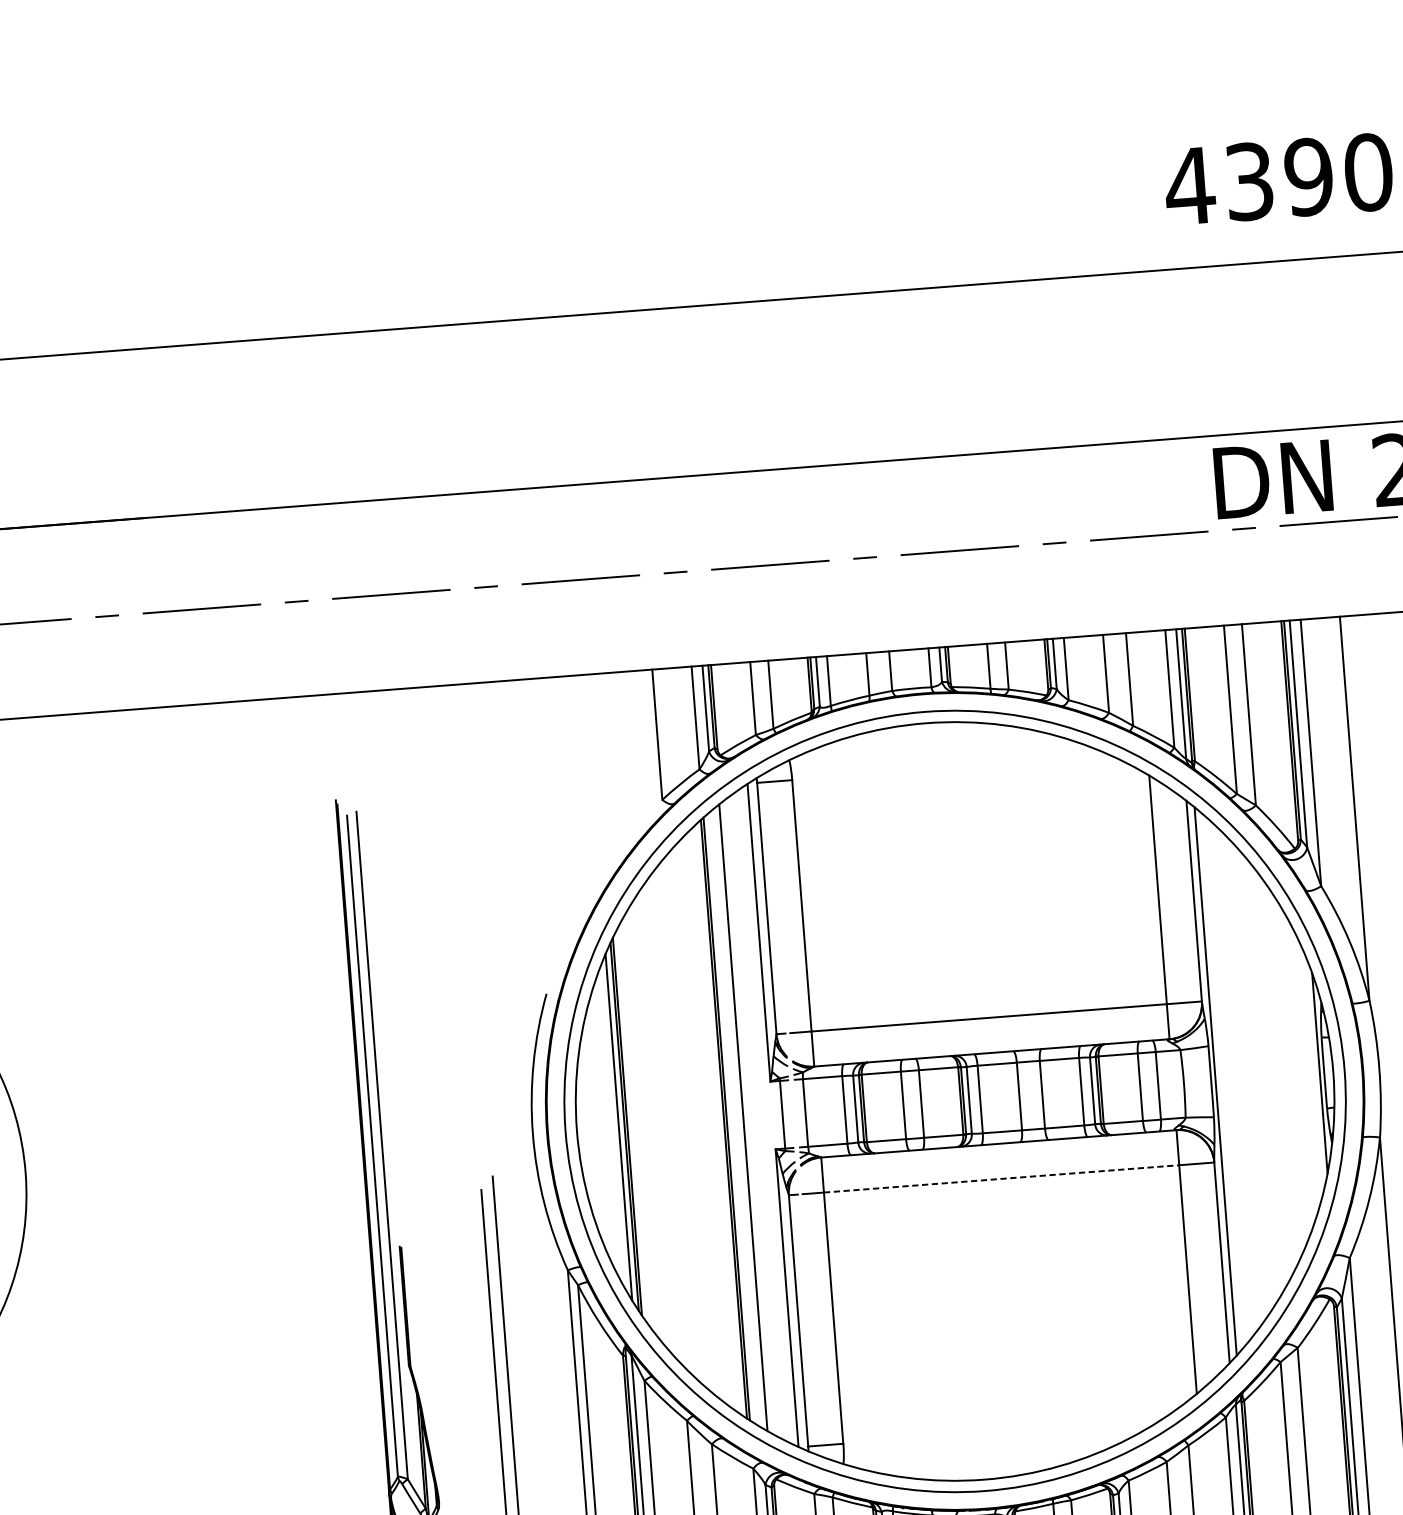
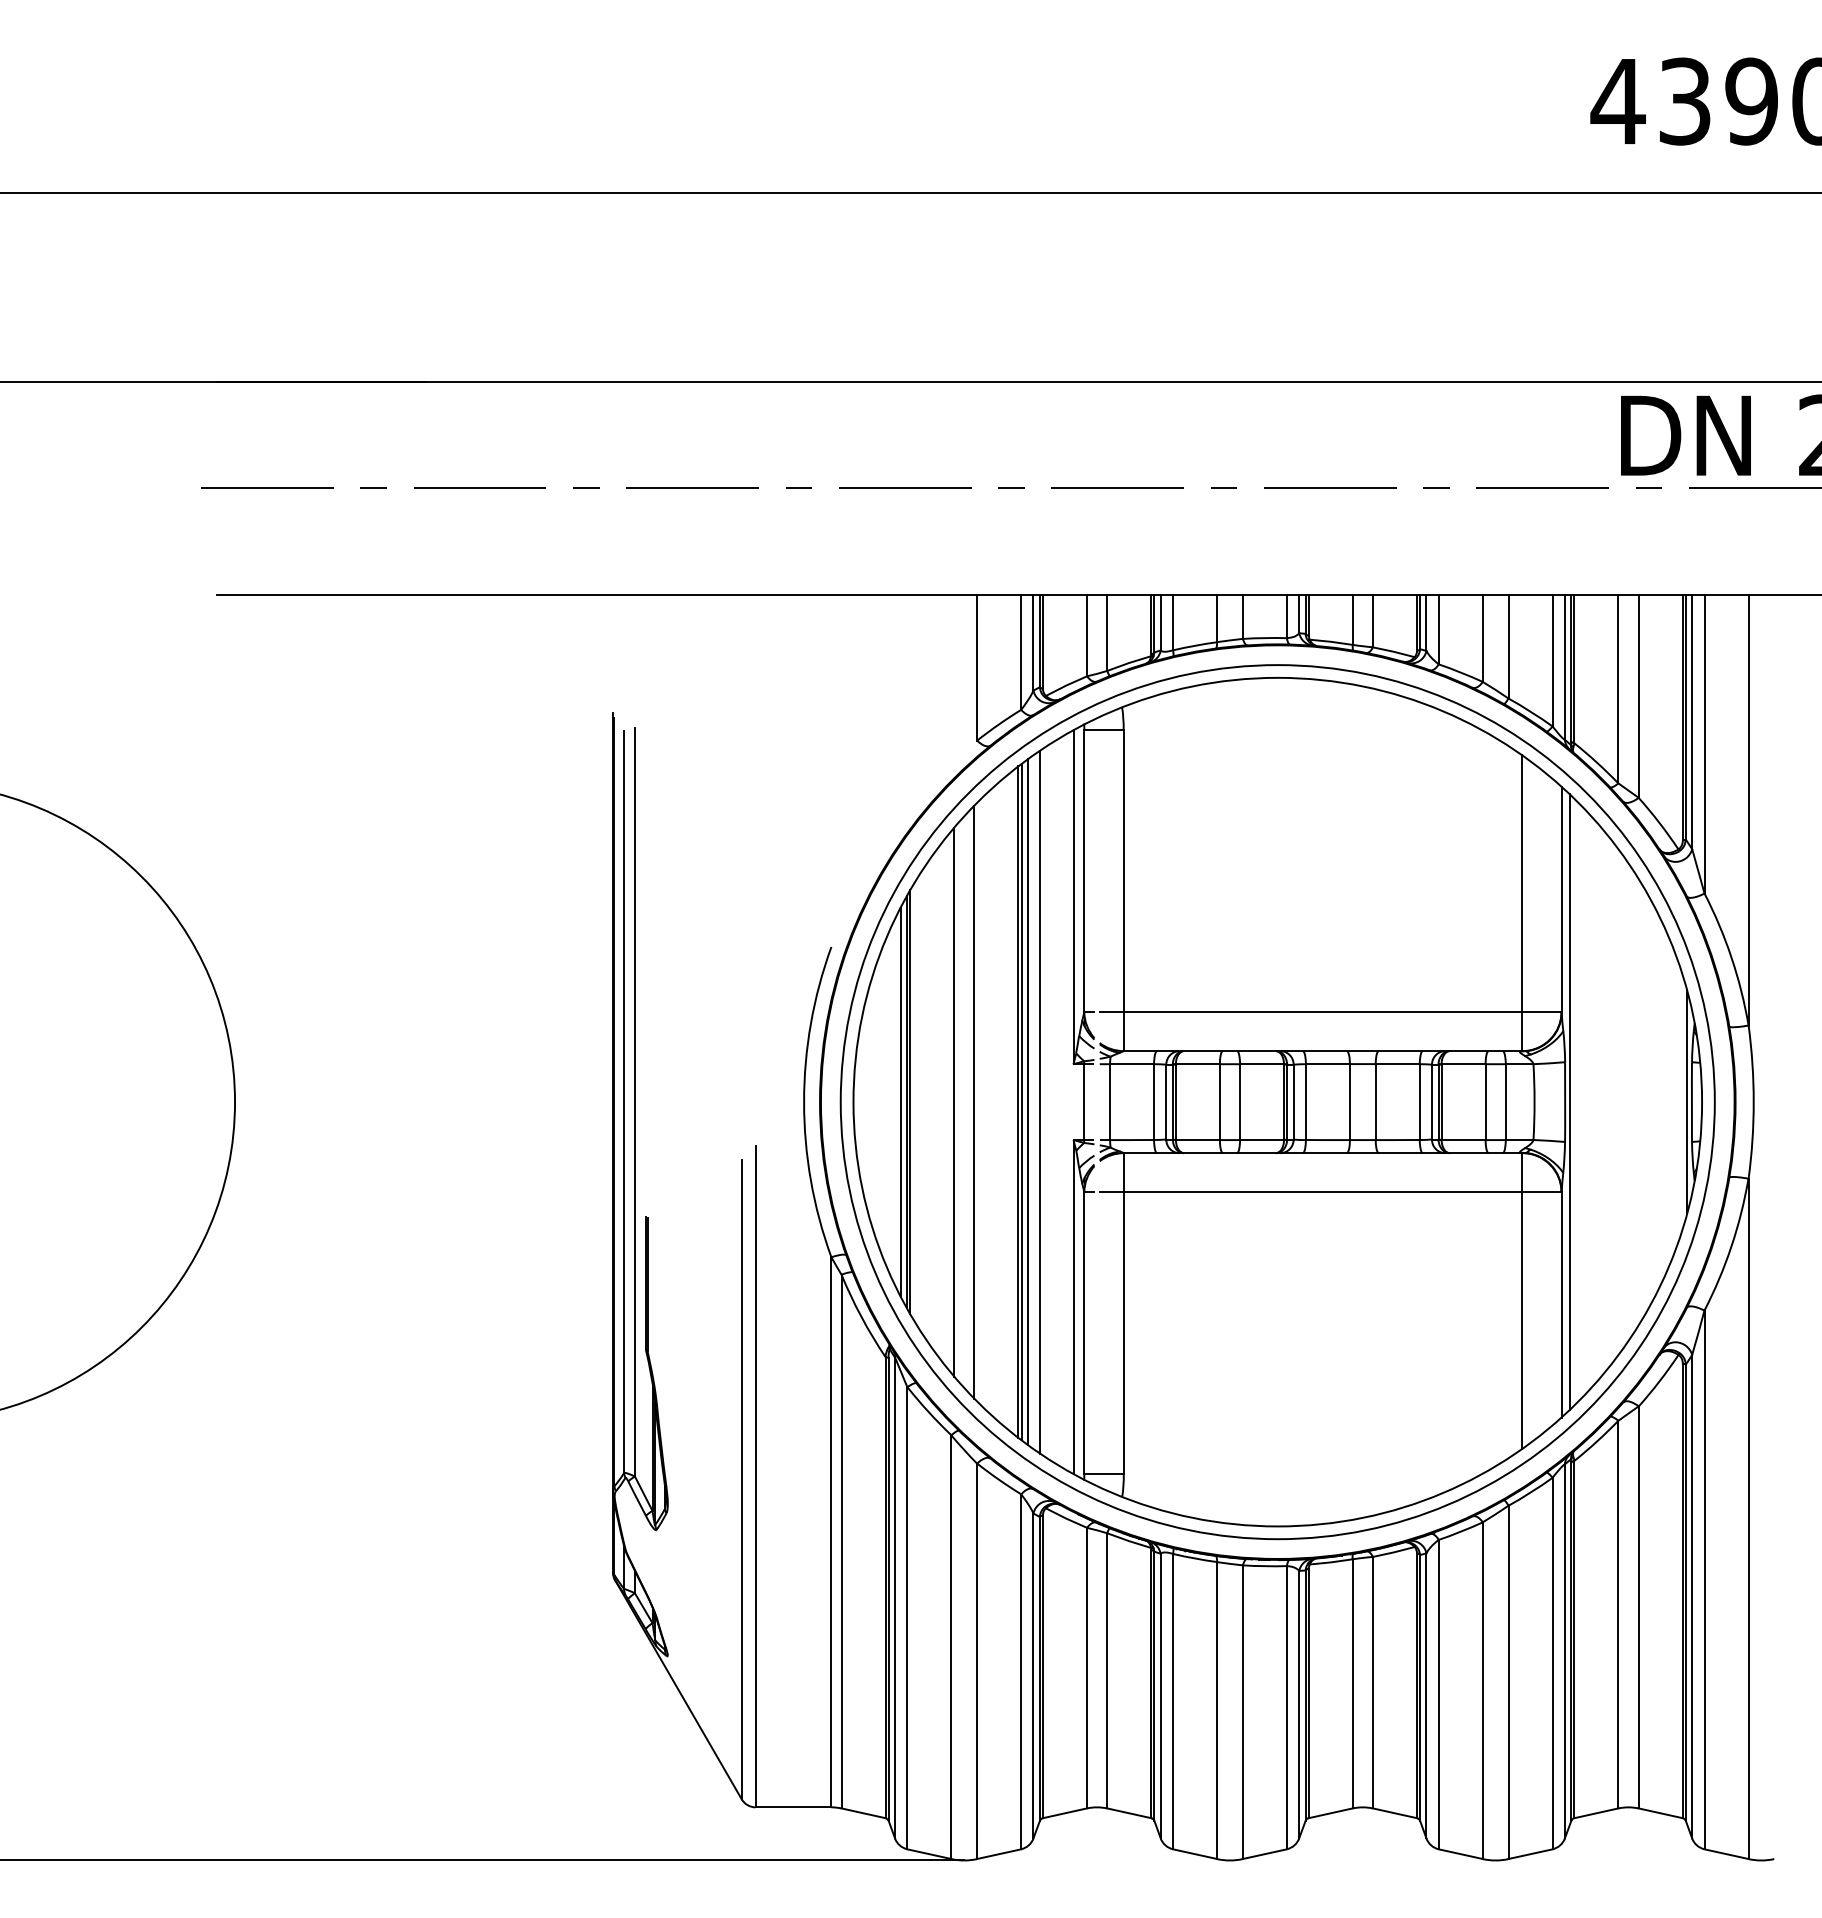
line: (732, 1118) -> (1027, 1102), added
line: (684, 1121) -> (974, 1101), added
line: (666, 1123) -> (954, 1101), added
line: (1002, 1178) -> (1323, 1192), dashed -> solid

